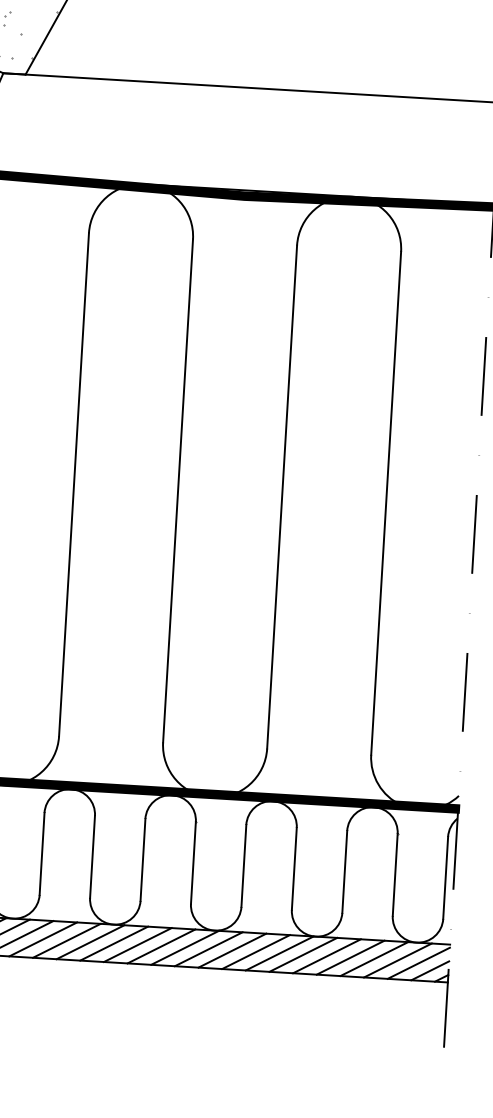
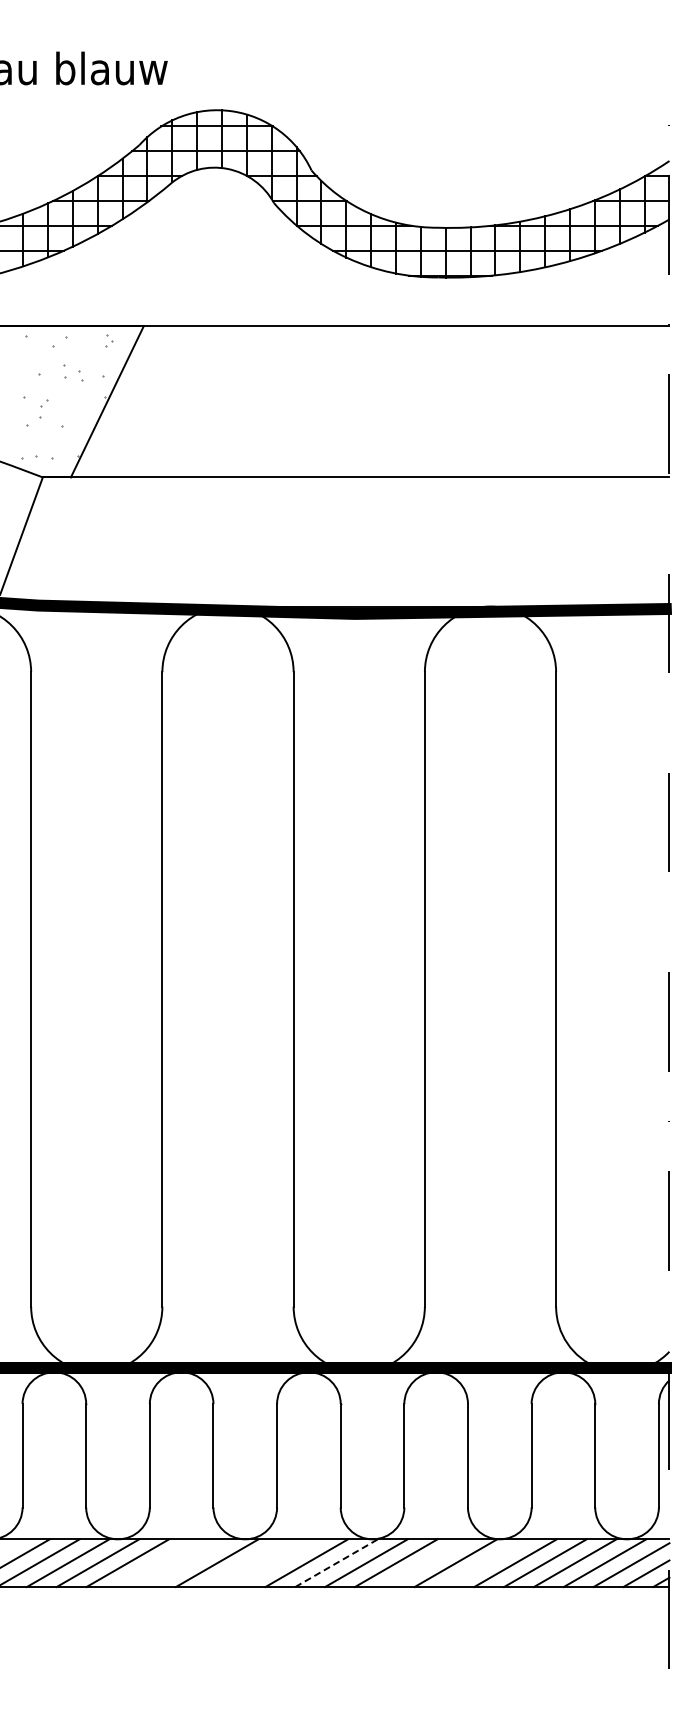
line: (43, 939) -> (157, 1563), removed
line: (66, 941) -> (187, 1563), removed
line: (113, 943) -> (246, 1563), removed
line: (137, 945) -> (276, 1563), removed
line: (185, 948) -> (336, 1563), solid -> dashed
line: (255, 952) -> (425, 1563), removed
line: (303, 955) -> (485, 1563), removed

